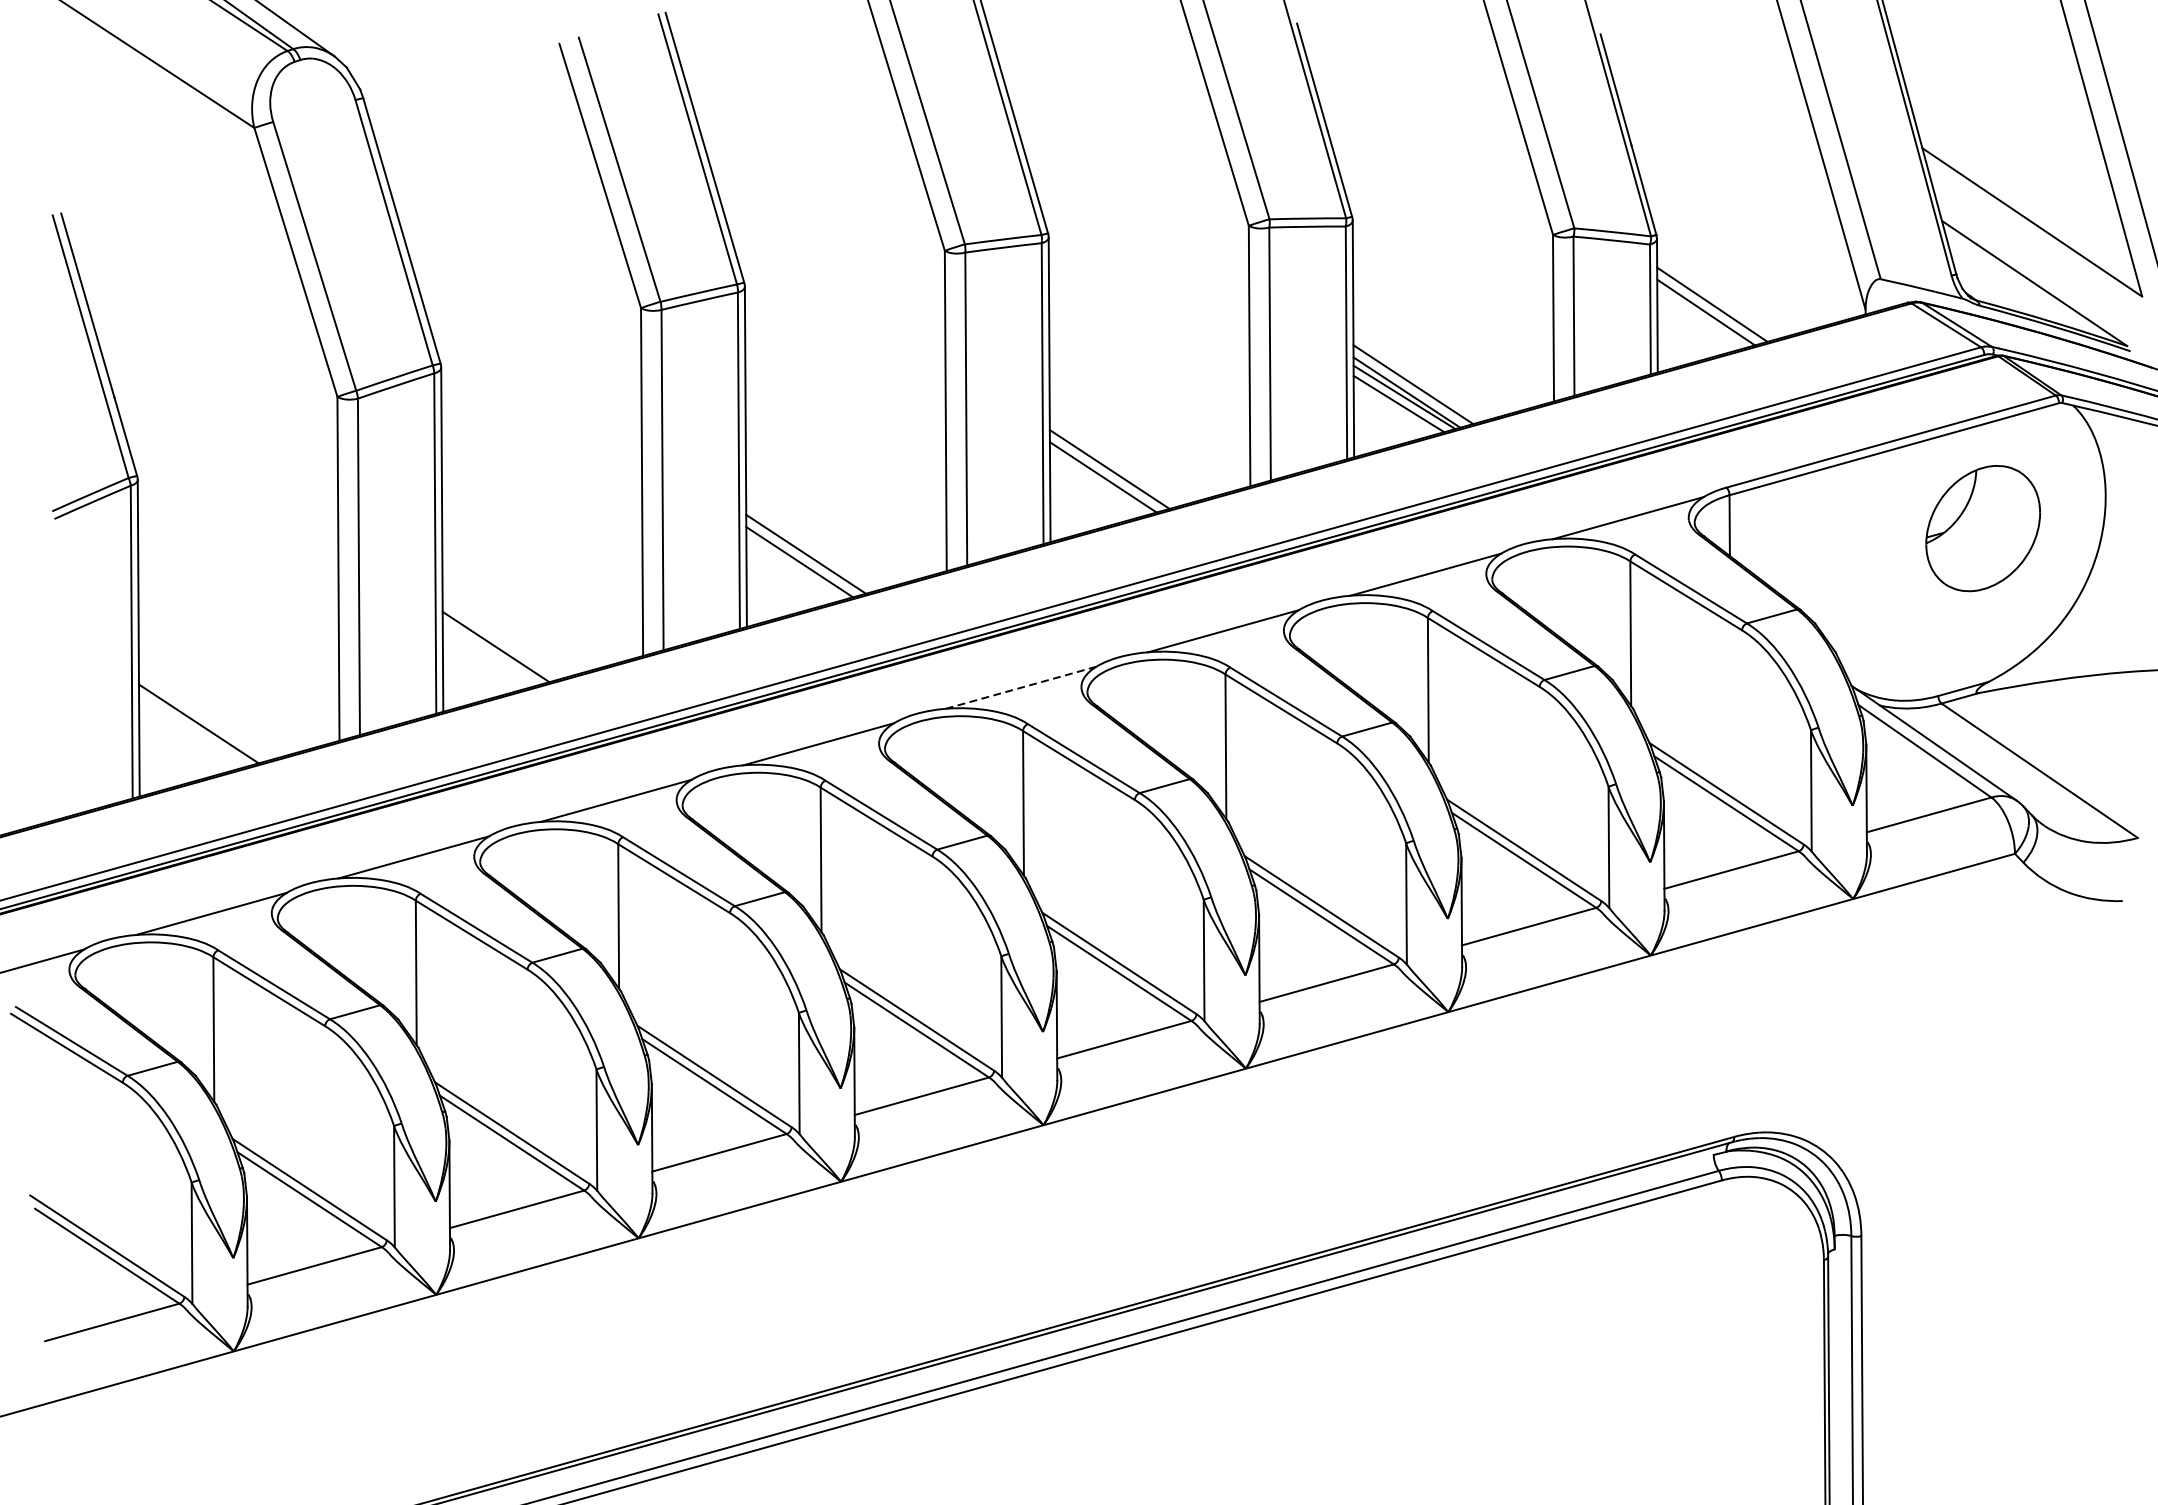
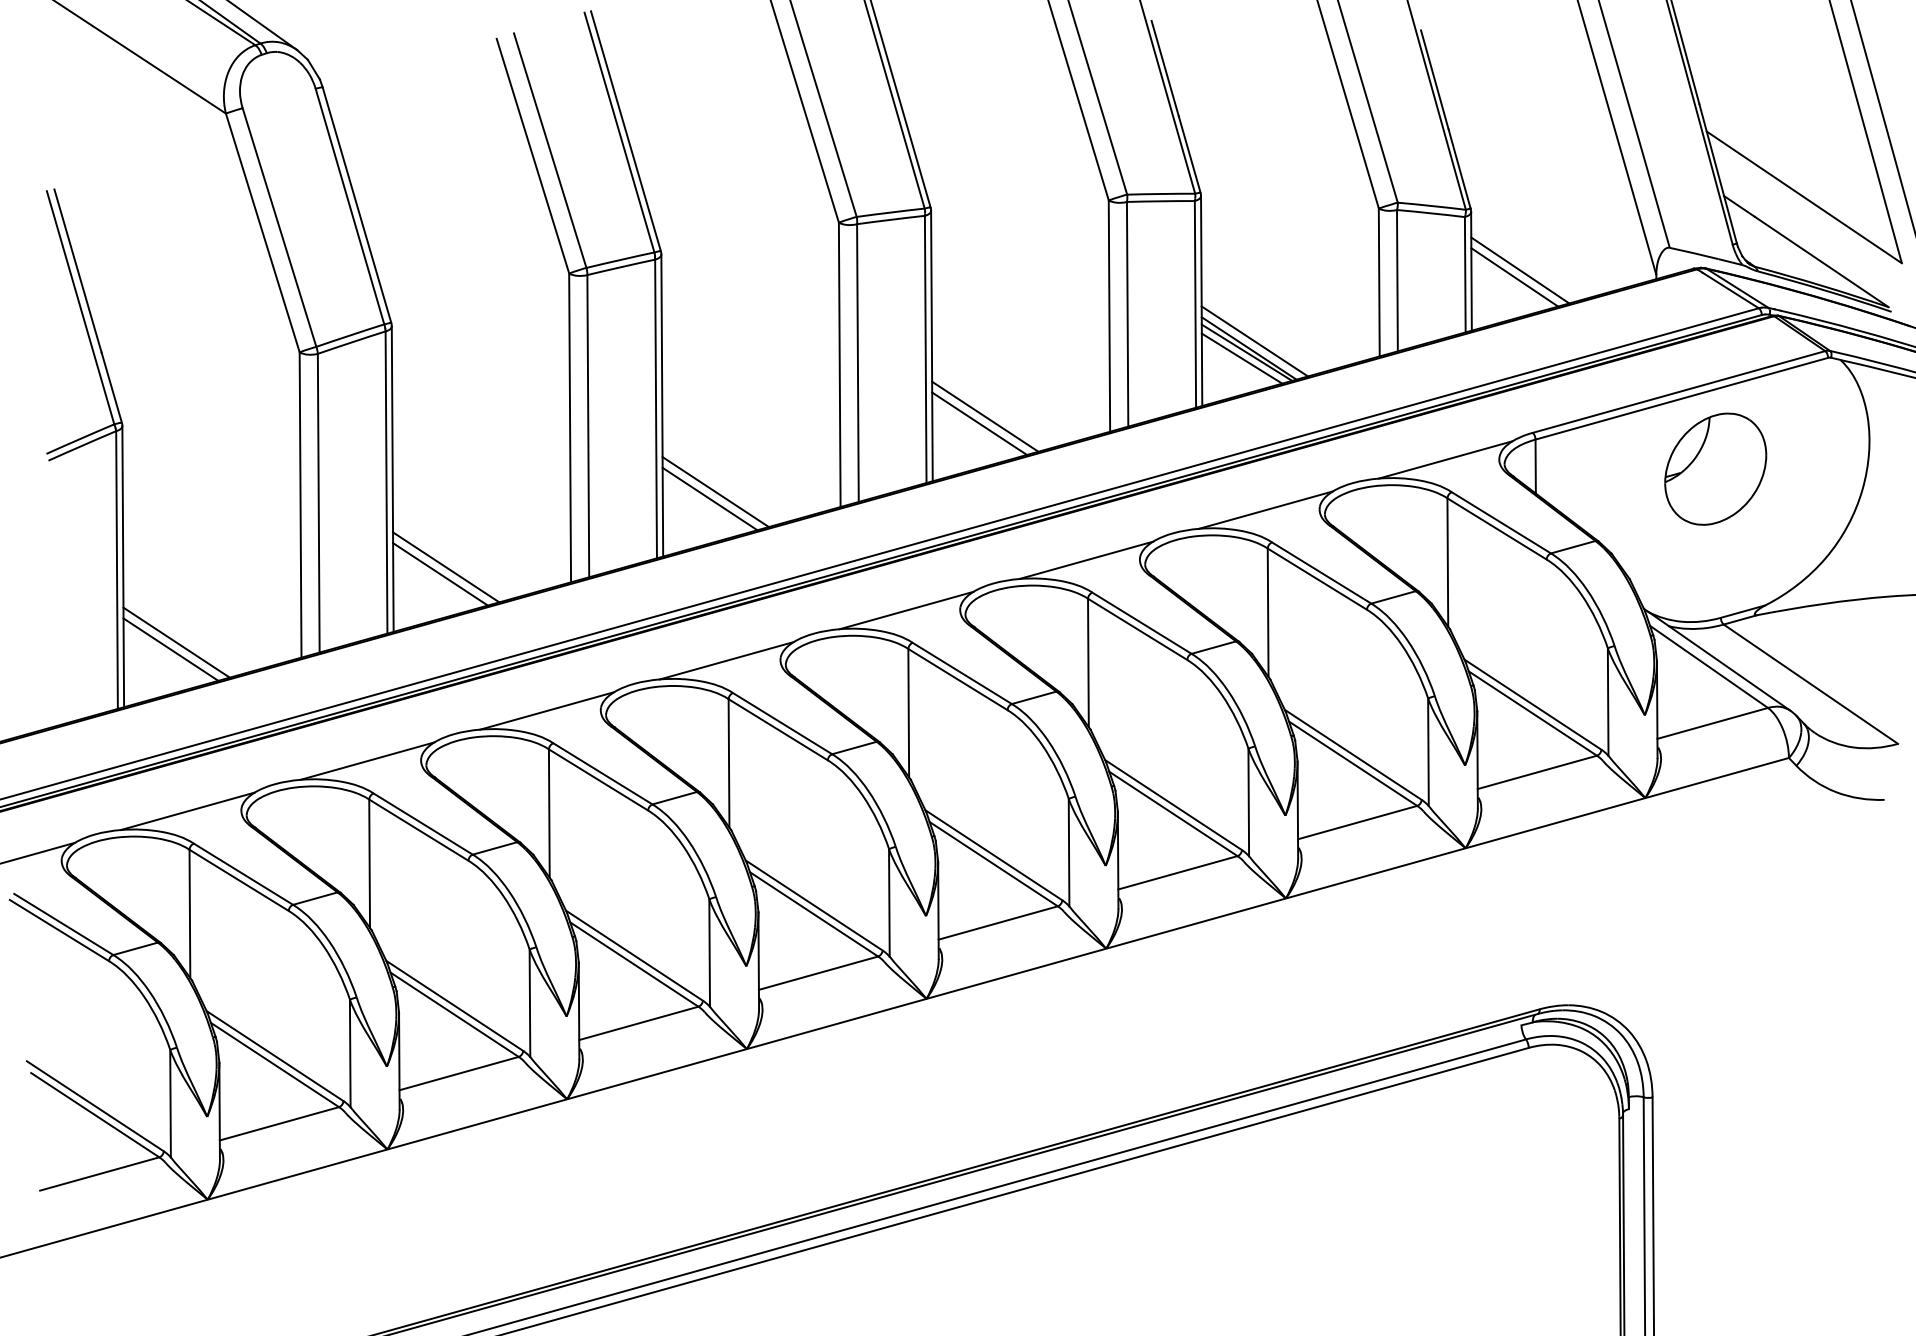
part: (1982, 527) -> (1715, 468), moved
line: (502, 639) -> (446, 567), added
line: (1022, 687) -> (907, 610), dashed -> solid
line: (191, 731) -> (170, 649), added

